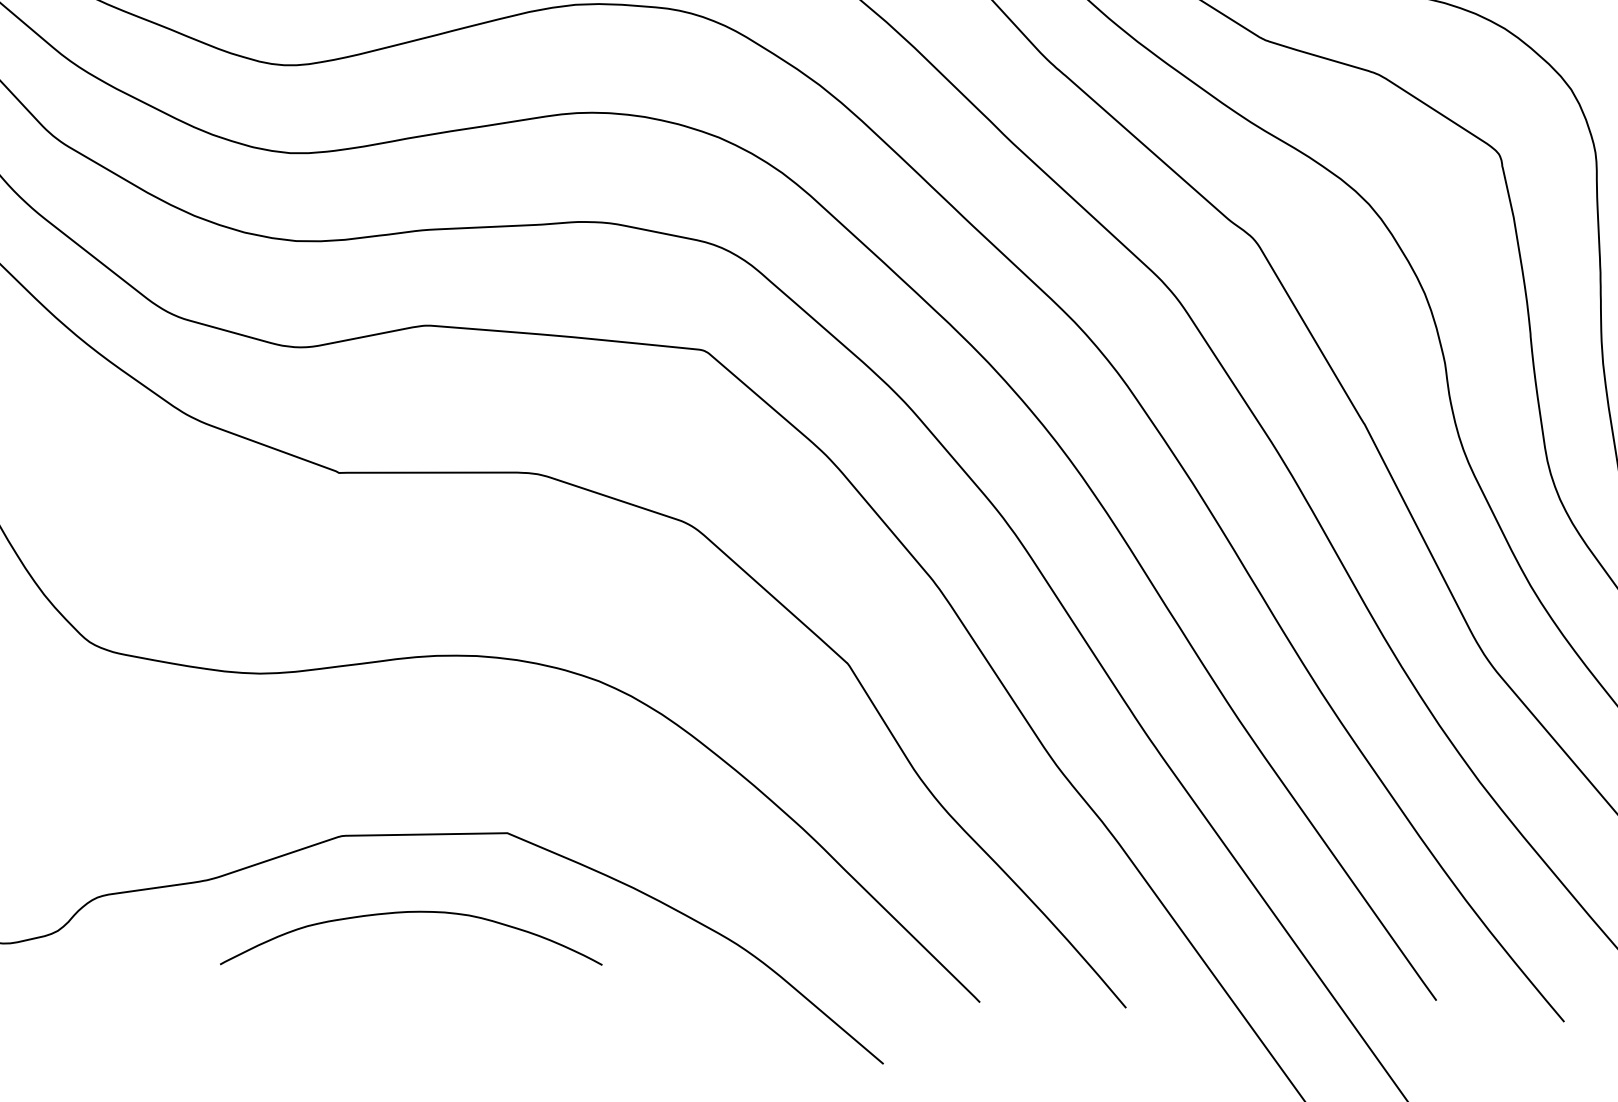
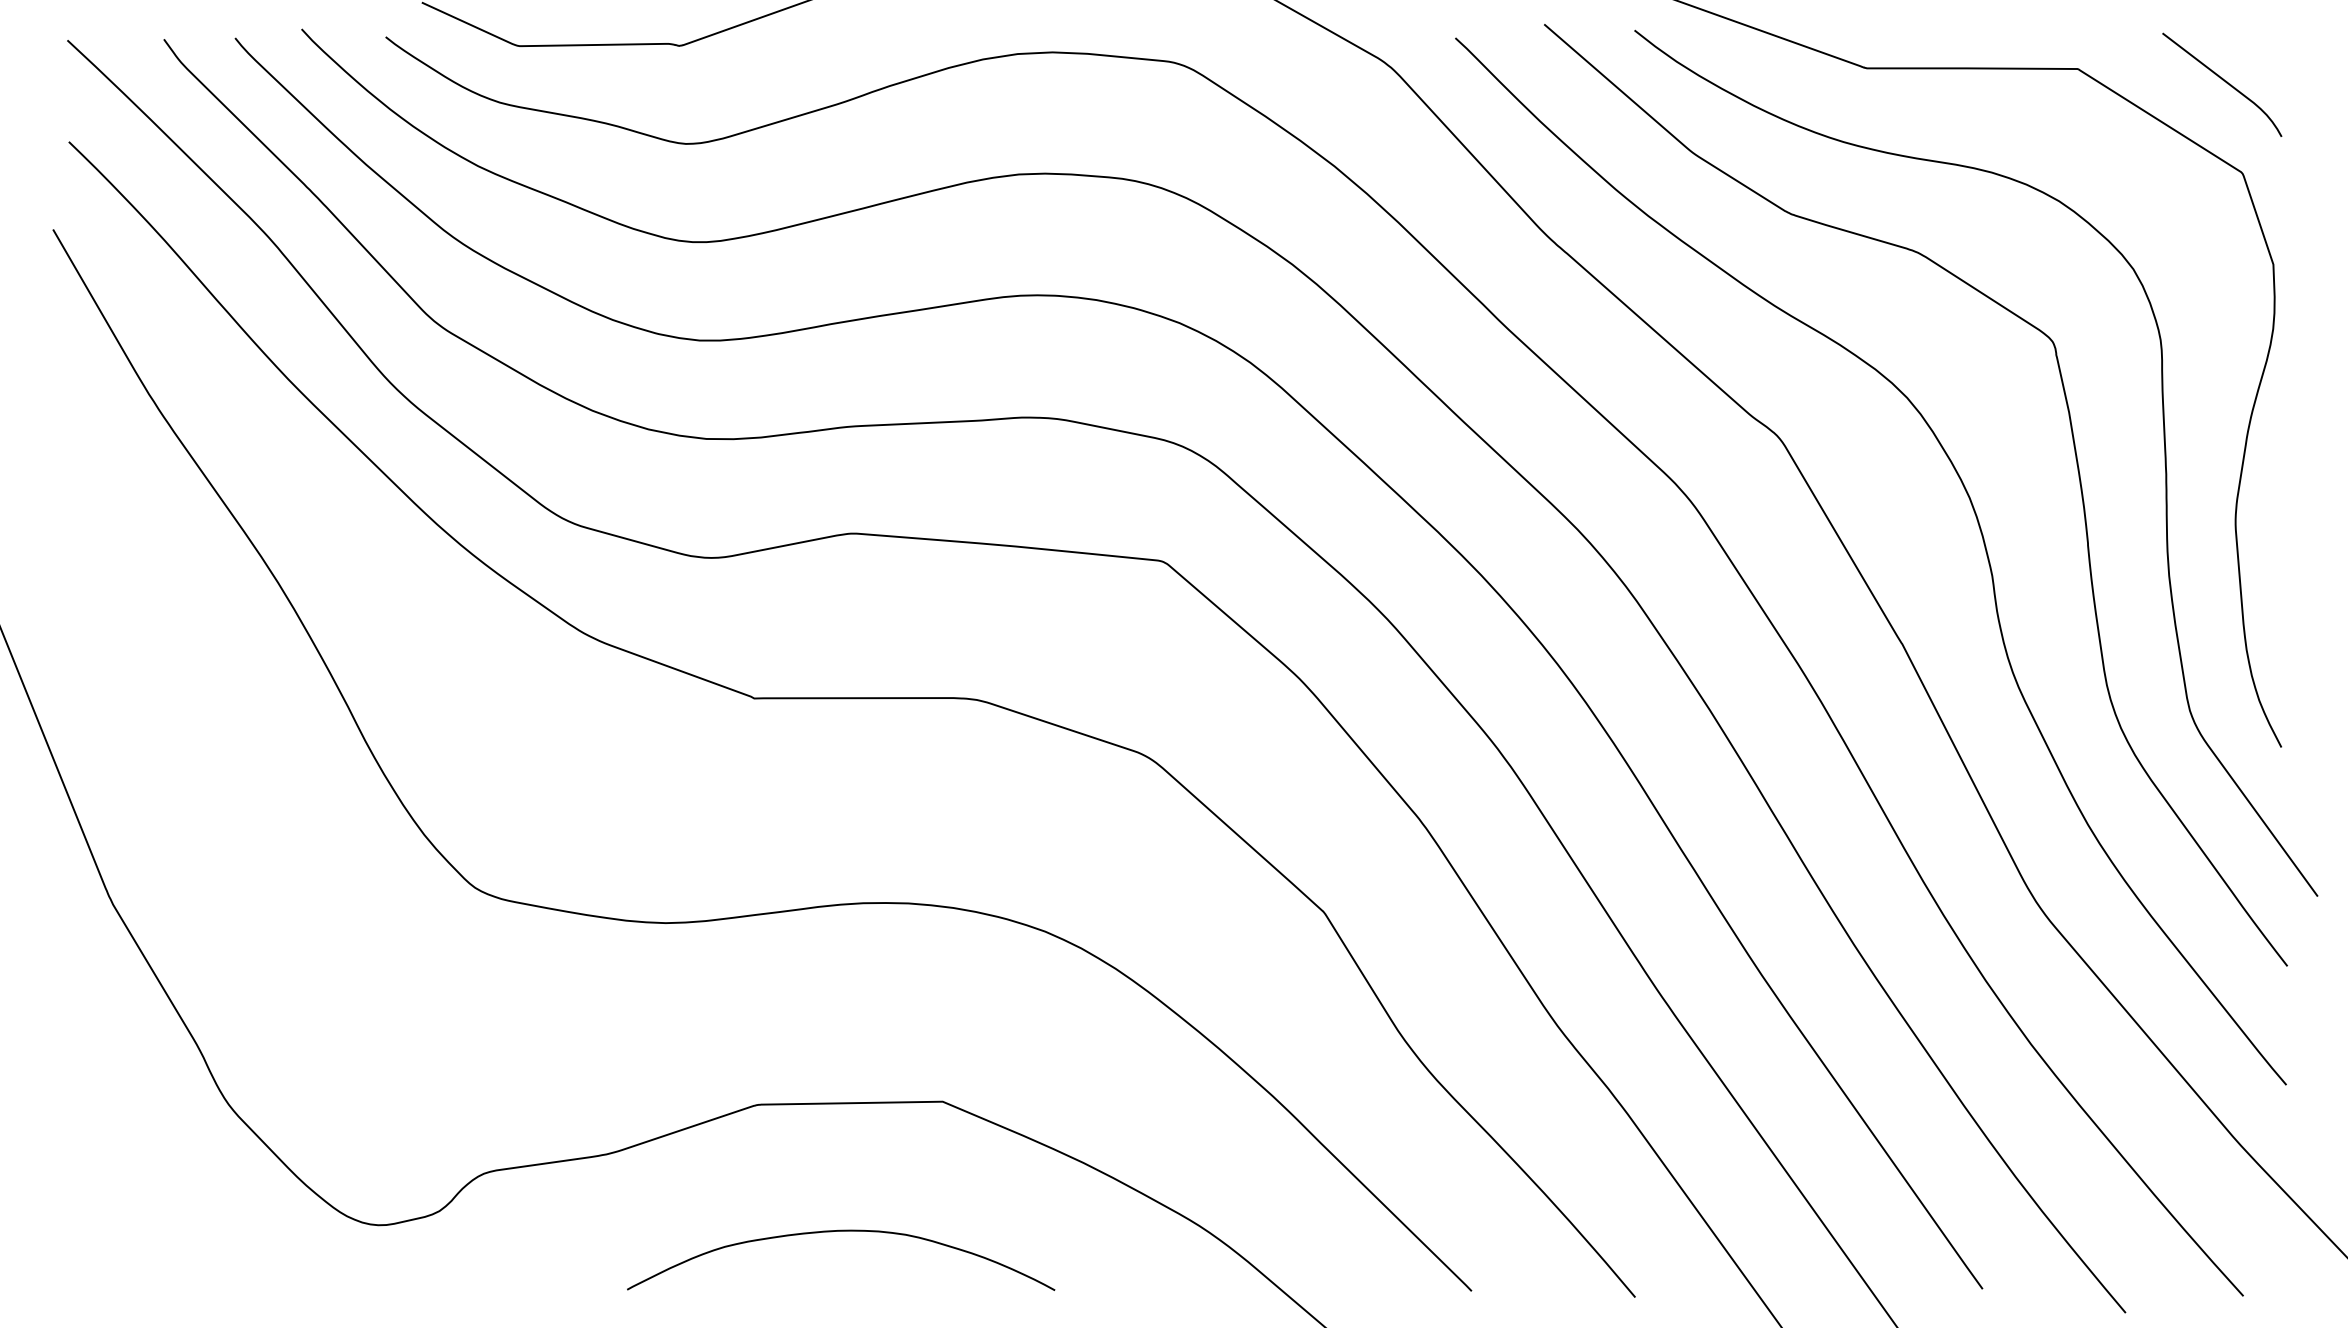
curve: (411, 912) -> (841, 1231), moved

